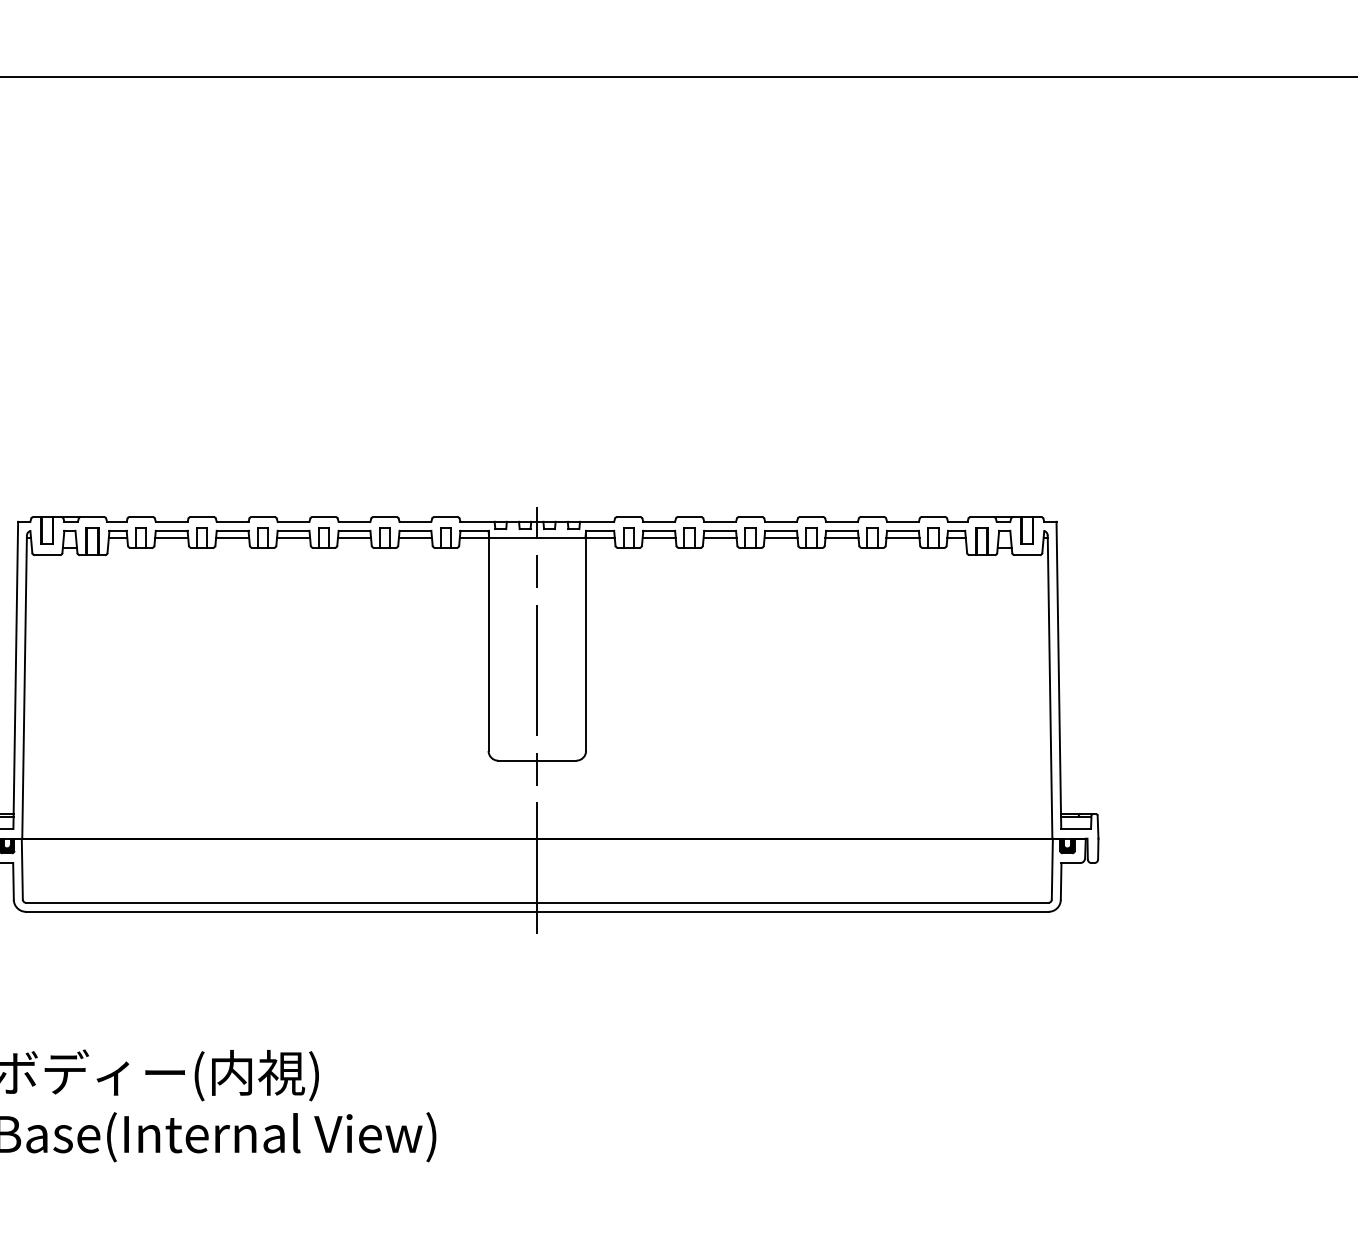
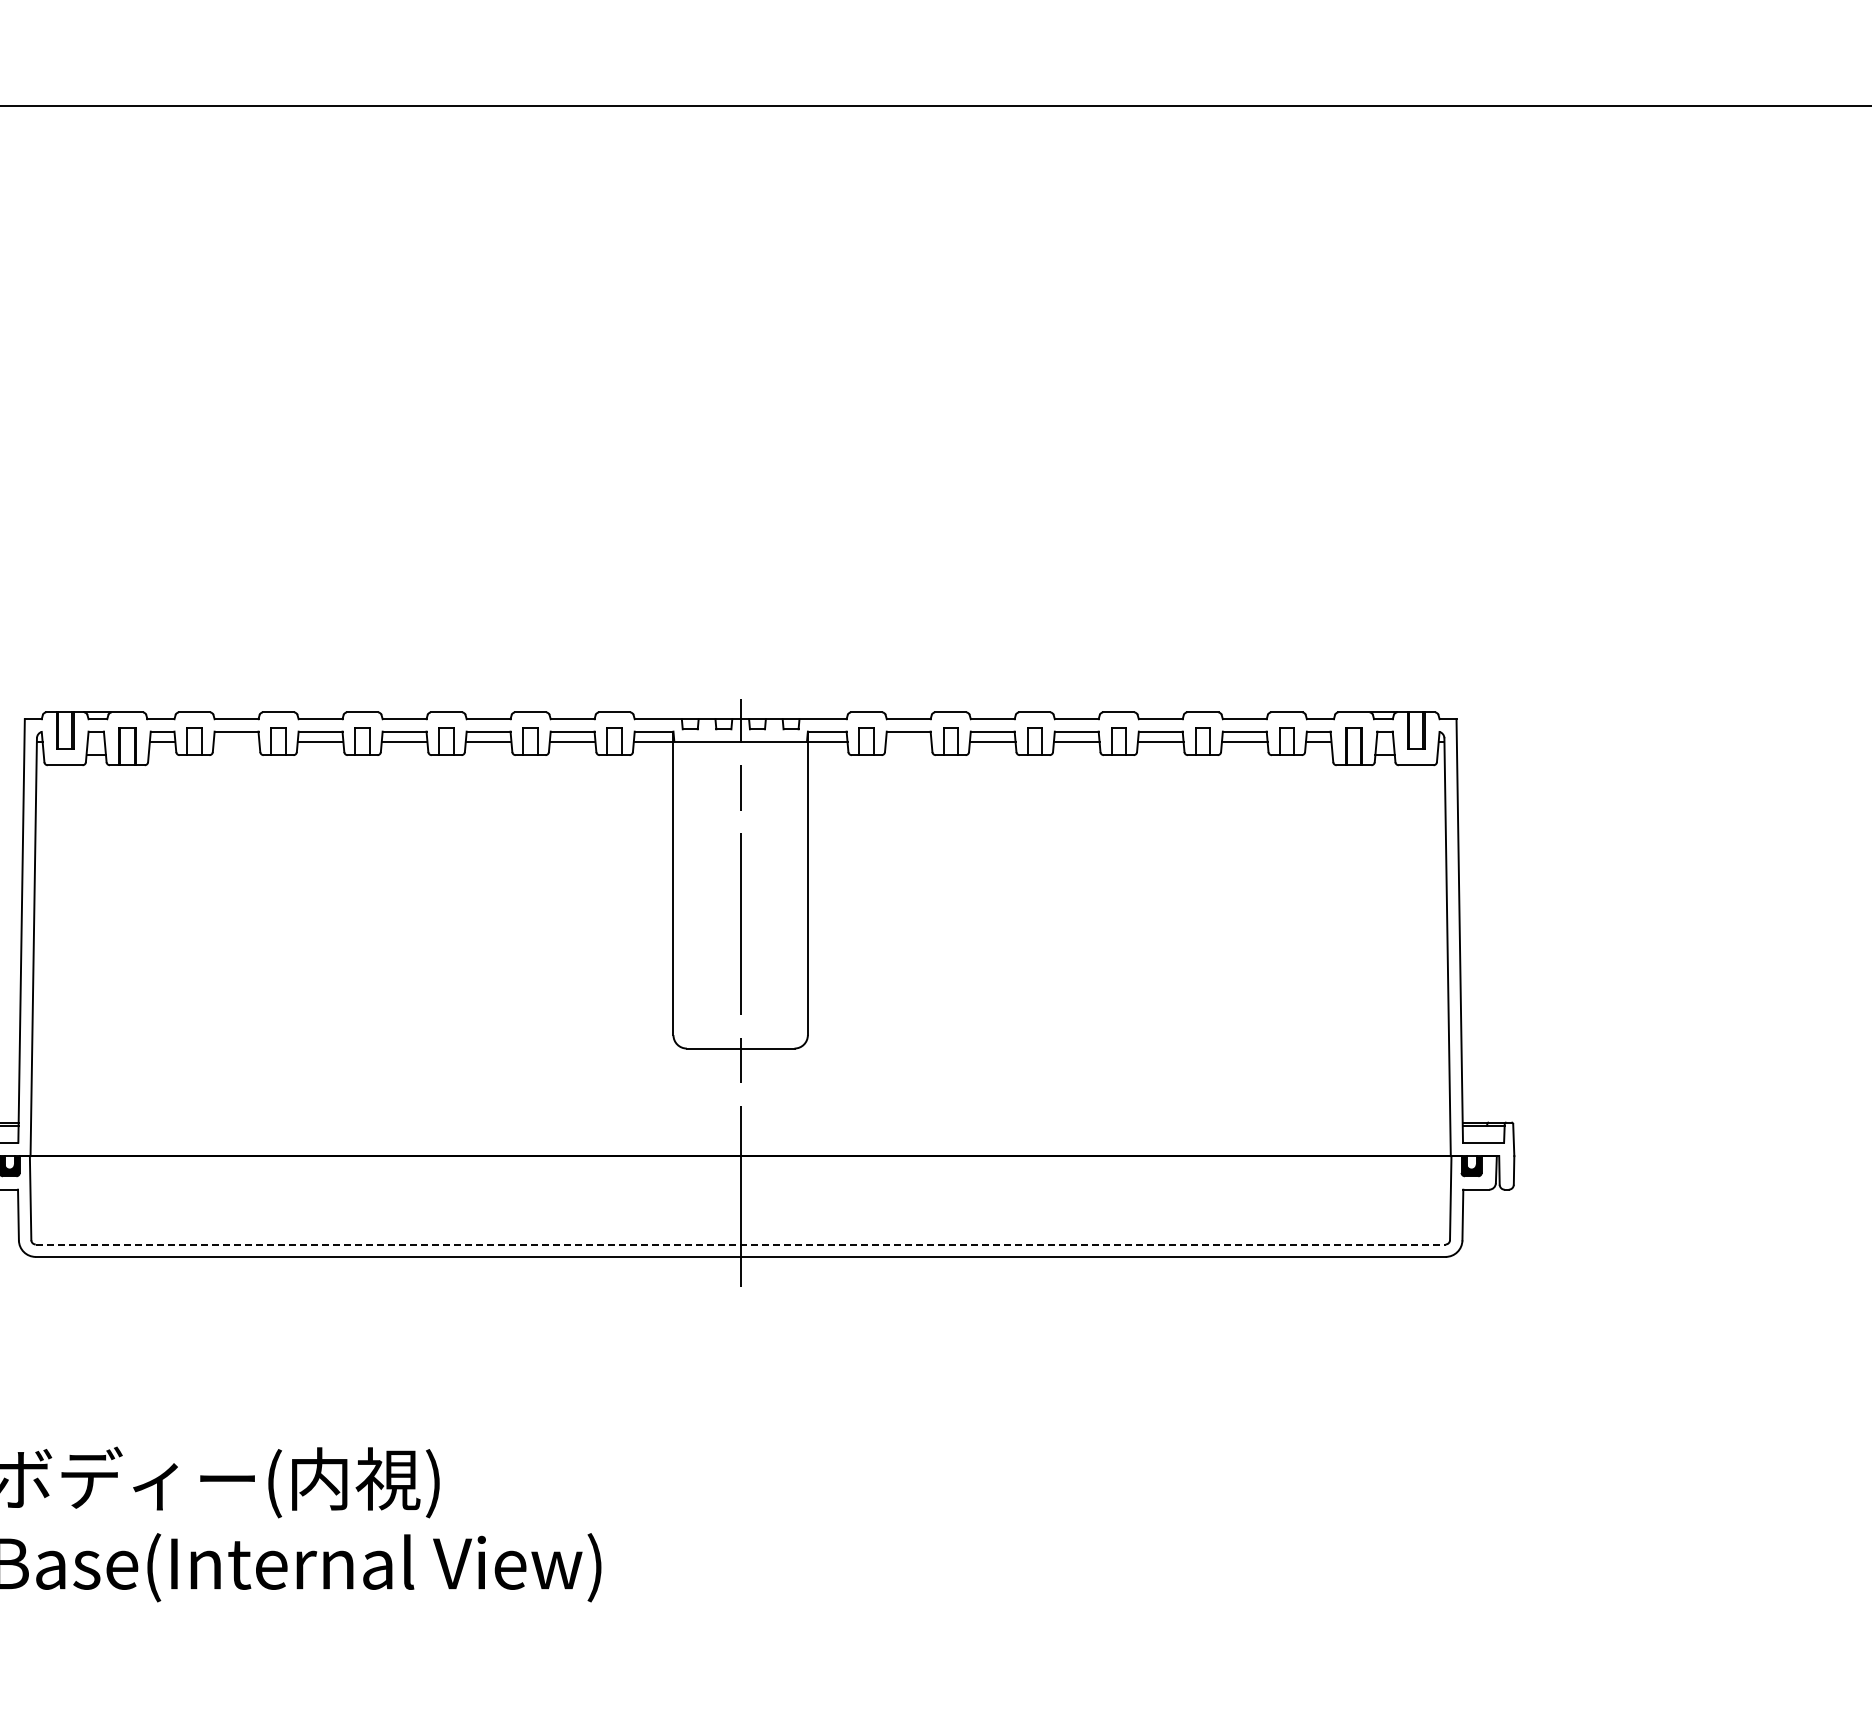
line: (171, 537) -> (236, 741), removed
line: (659, 537) -> (908, 741), removed
line: (537, 902) -> (740, 1244), solid -> dashed

